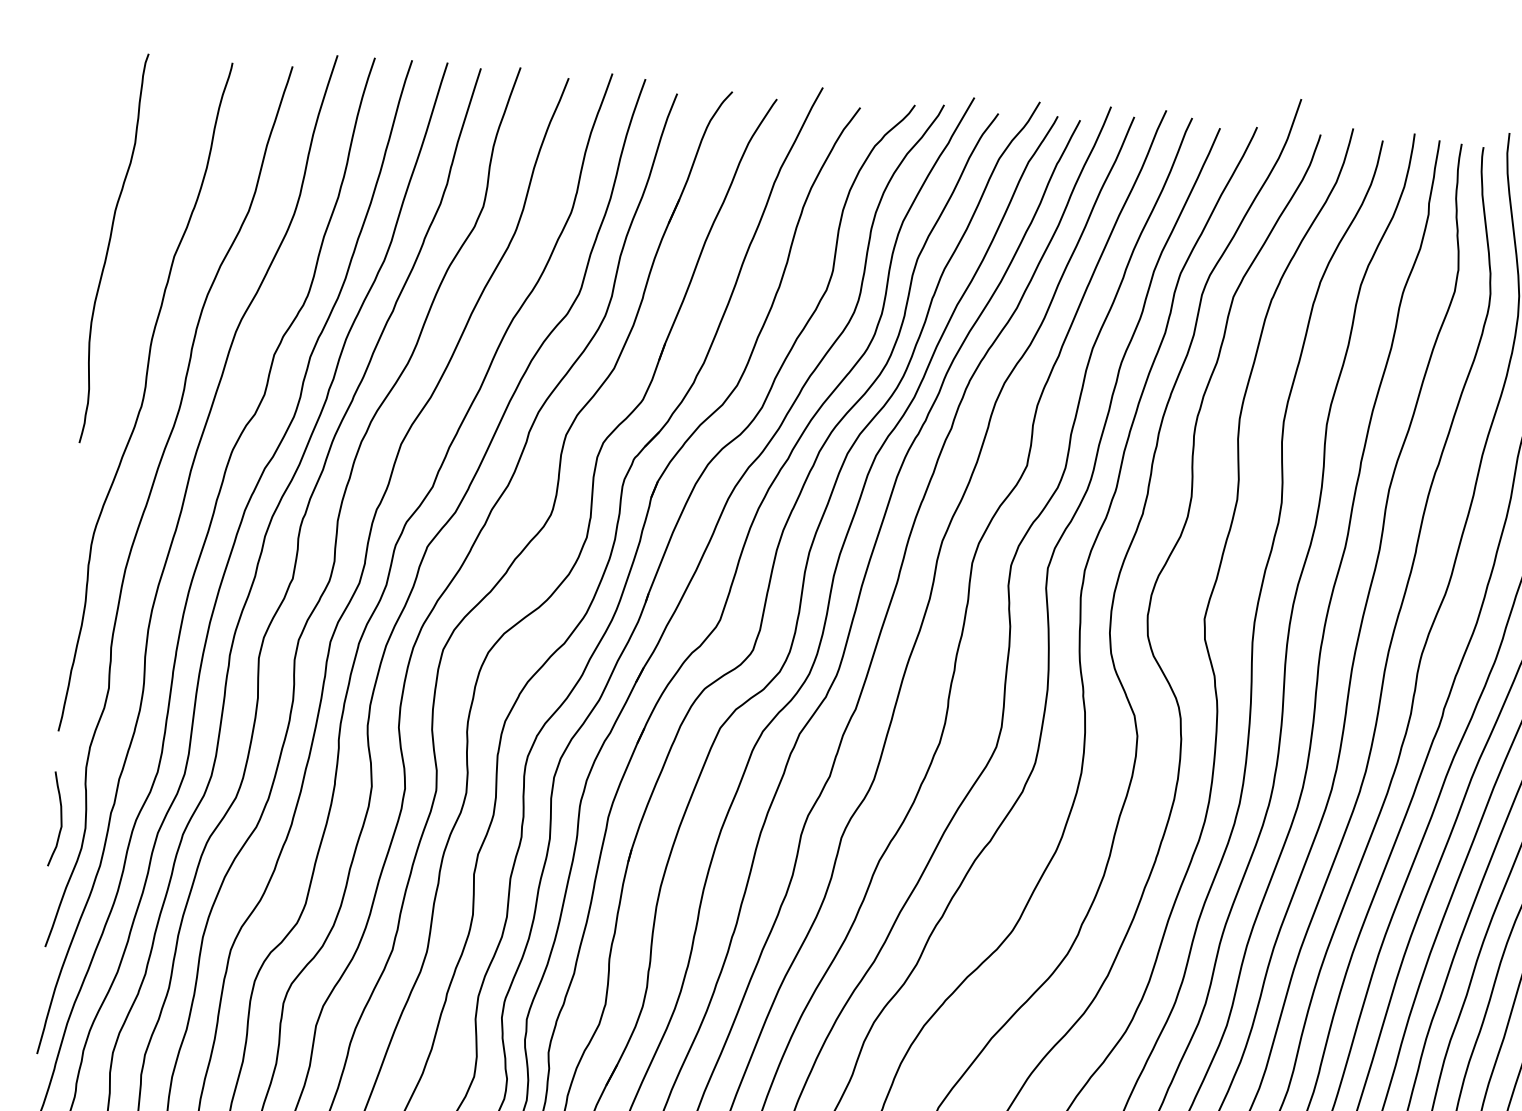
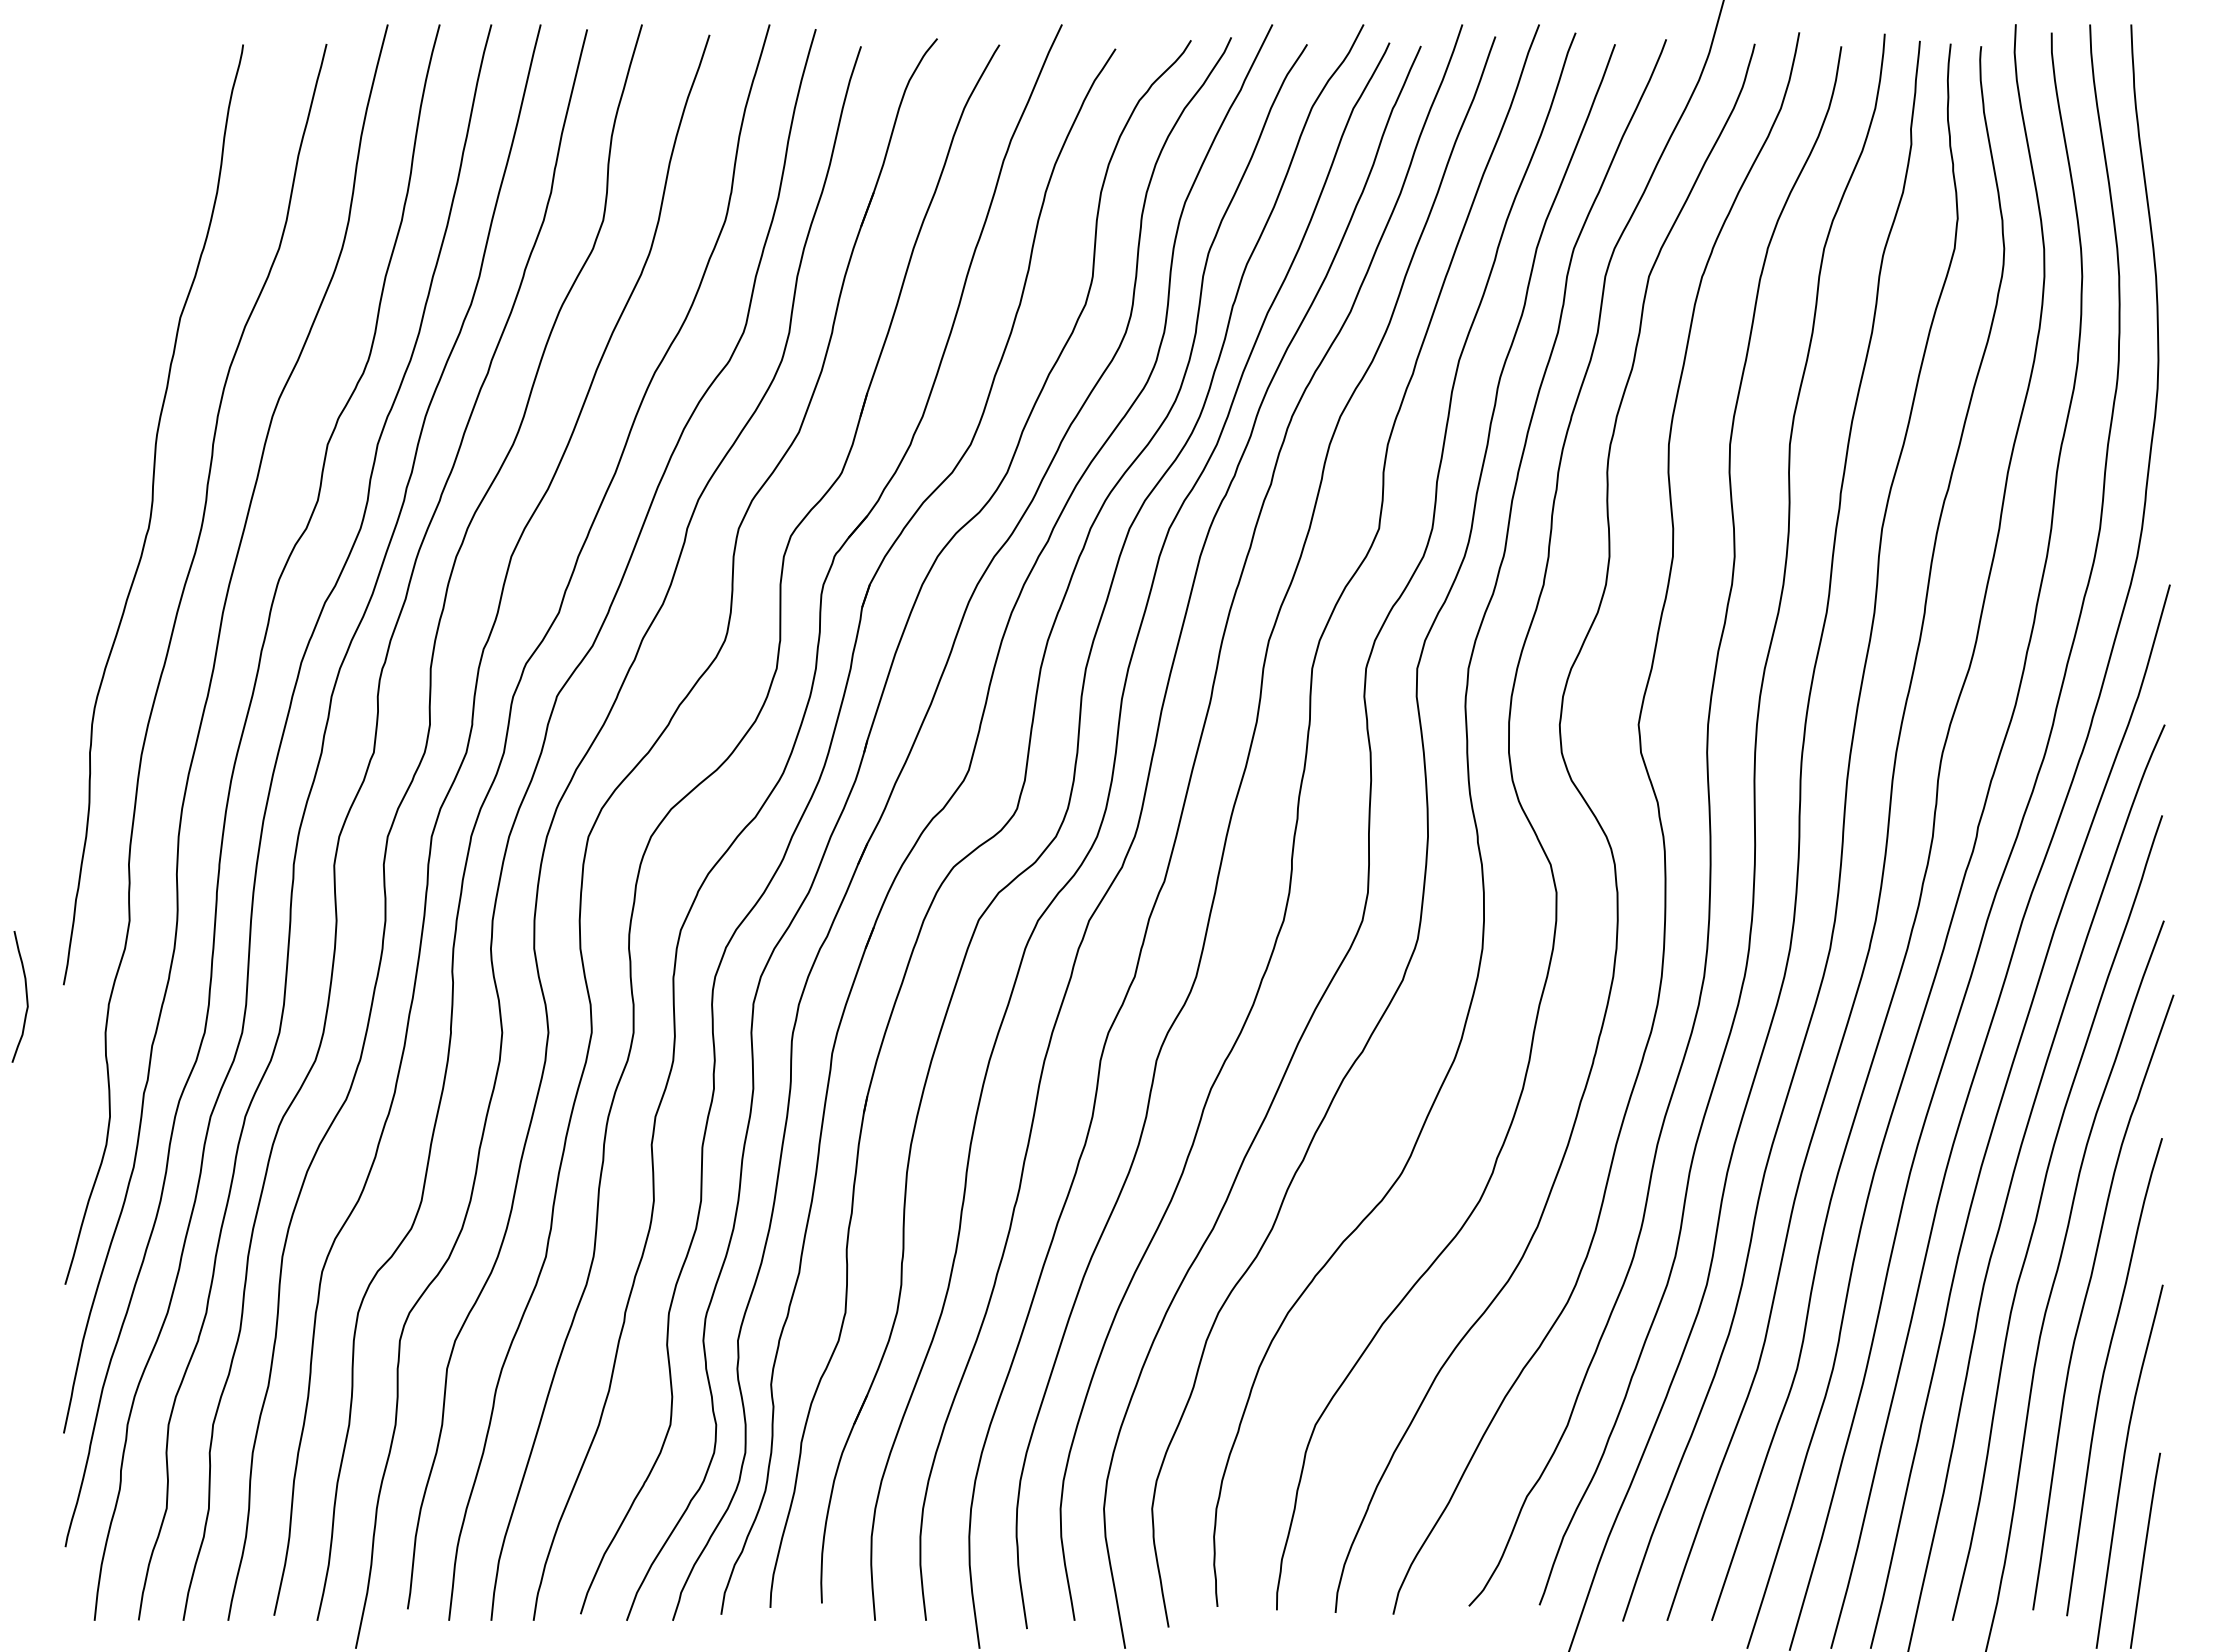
curve: (109, 247) -> (89, 311), removed
curve: (60, 817) -> (25, 994), moved

